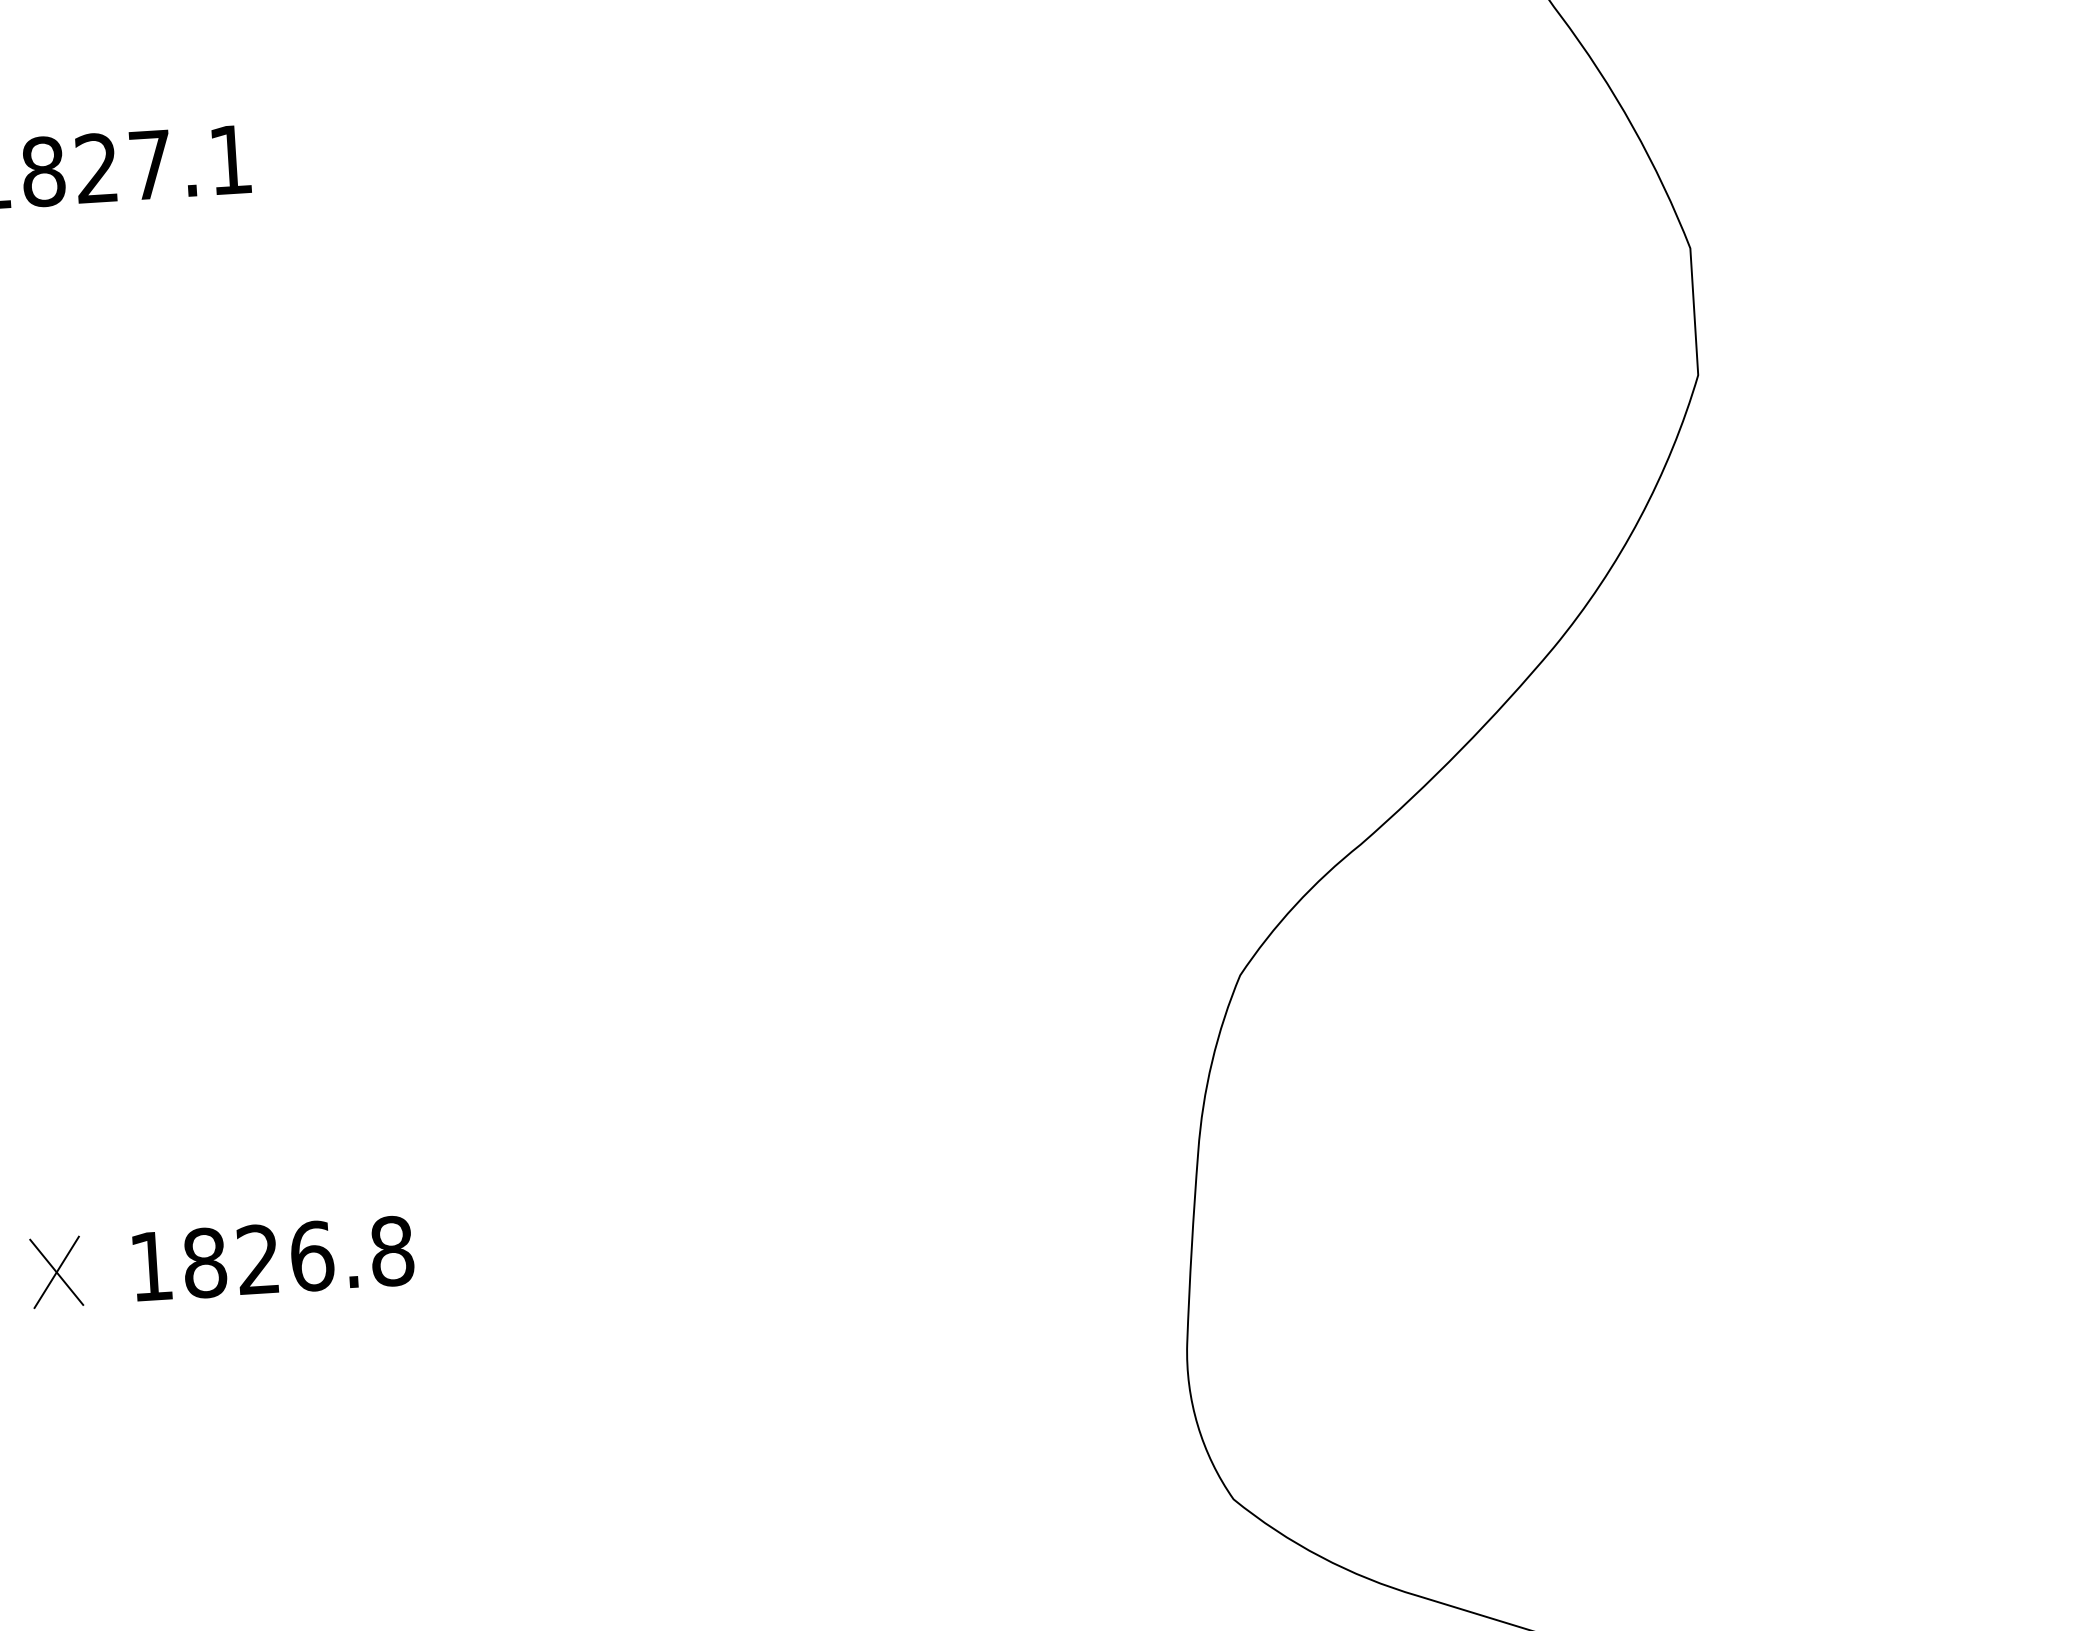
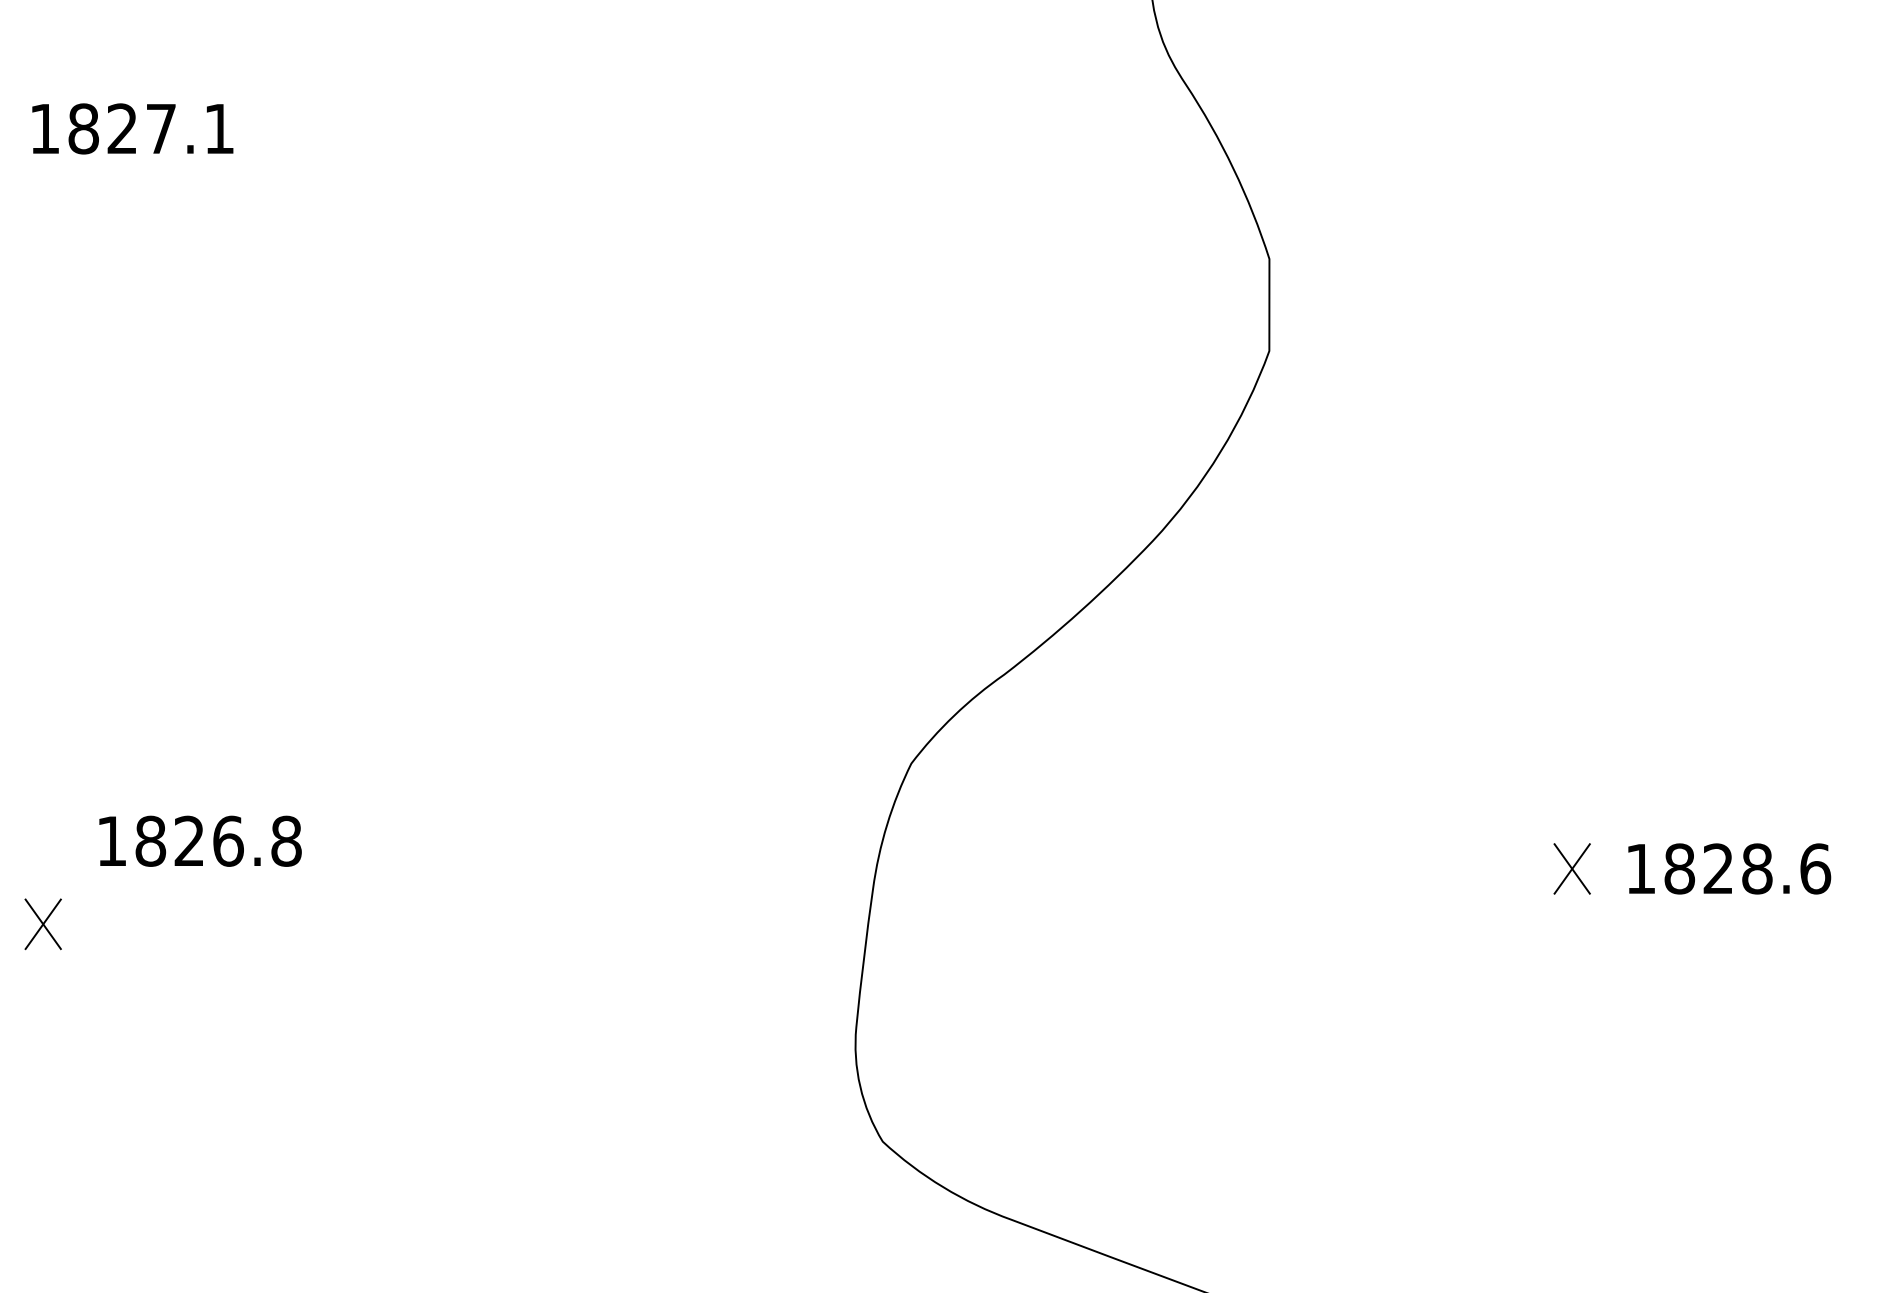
text: (273, 1257) -> (200, 840), moved

